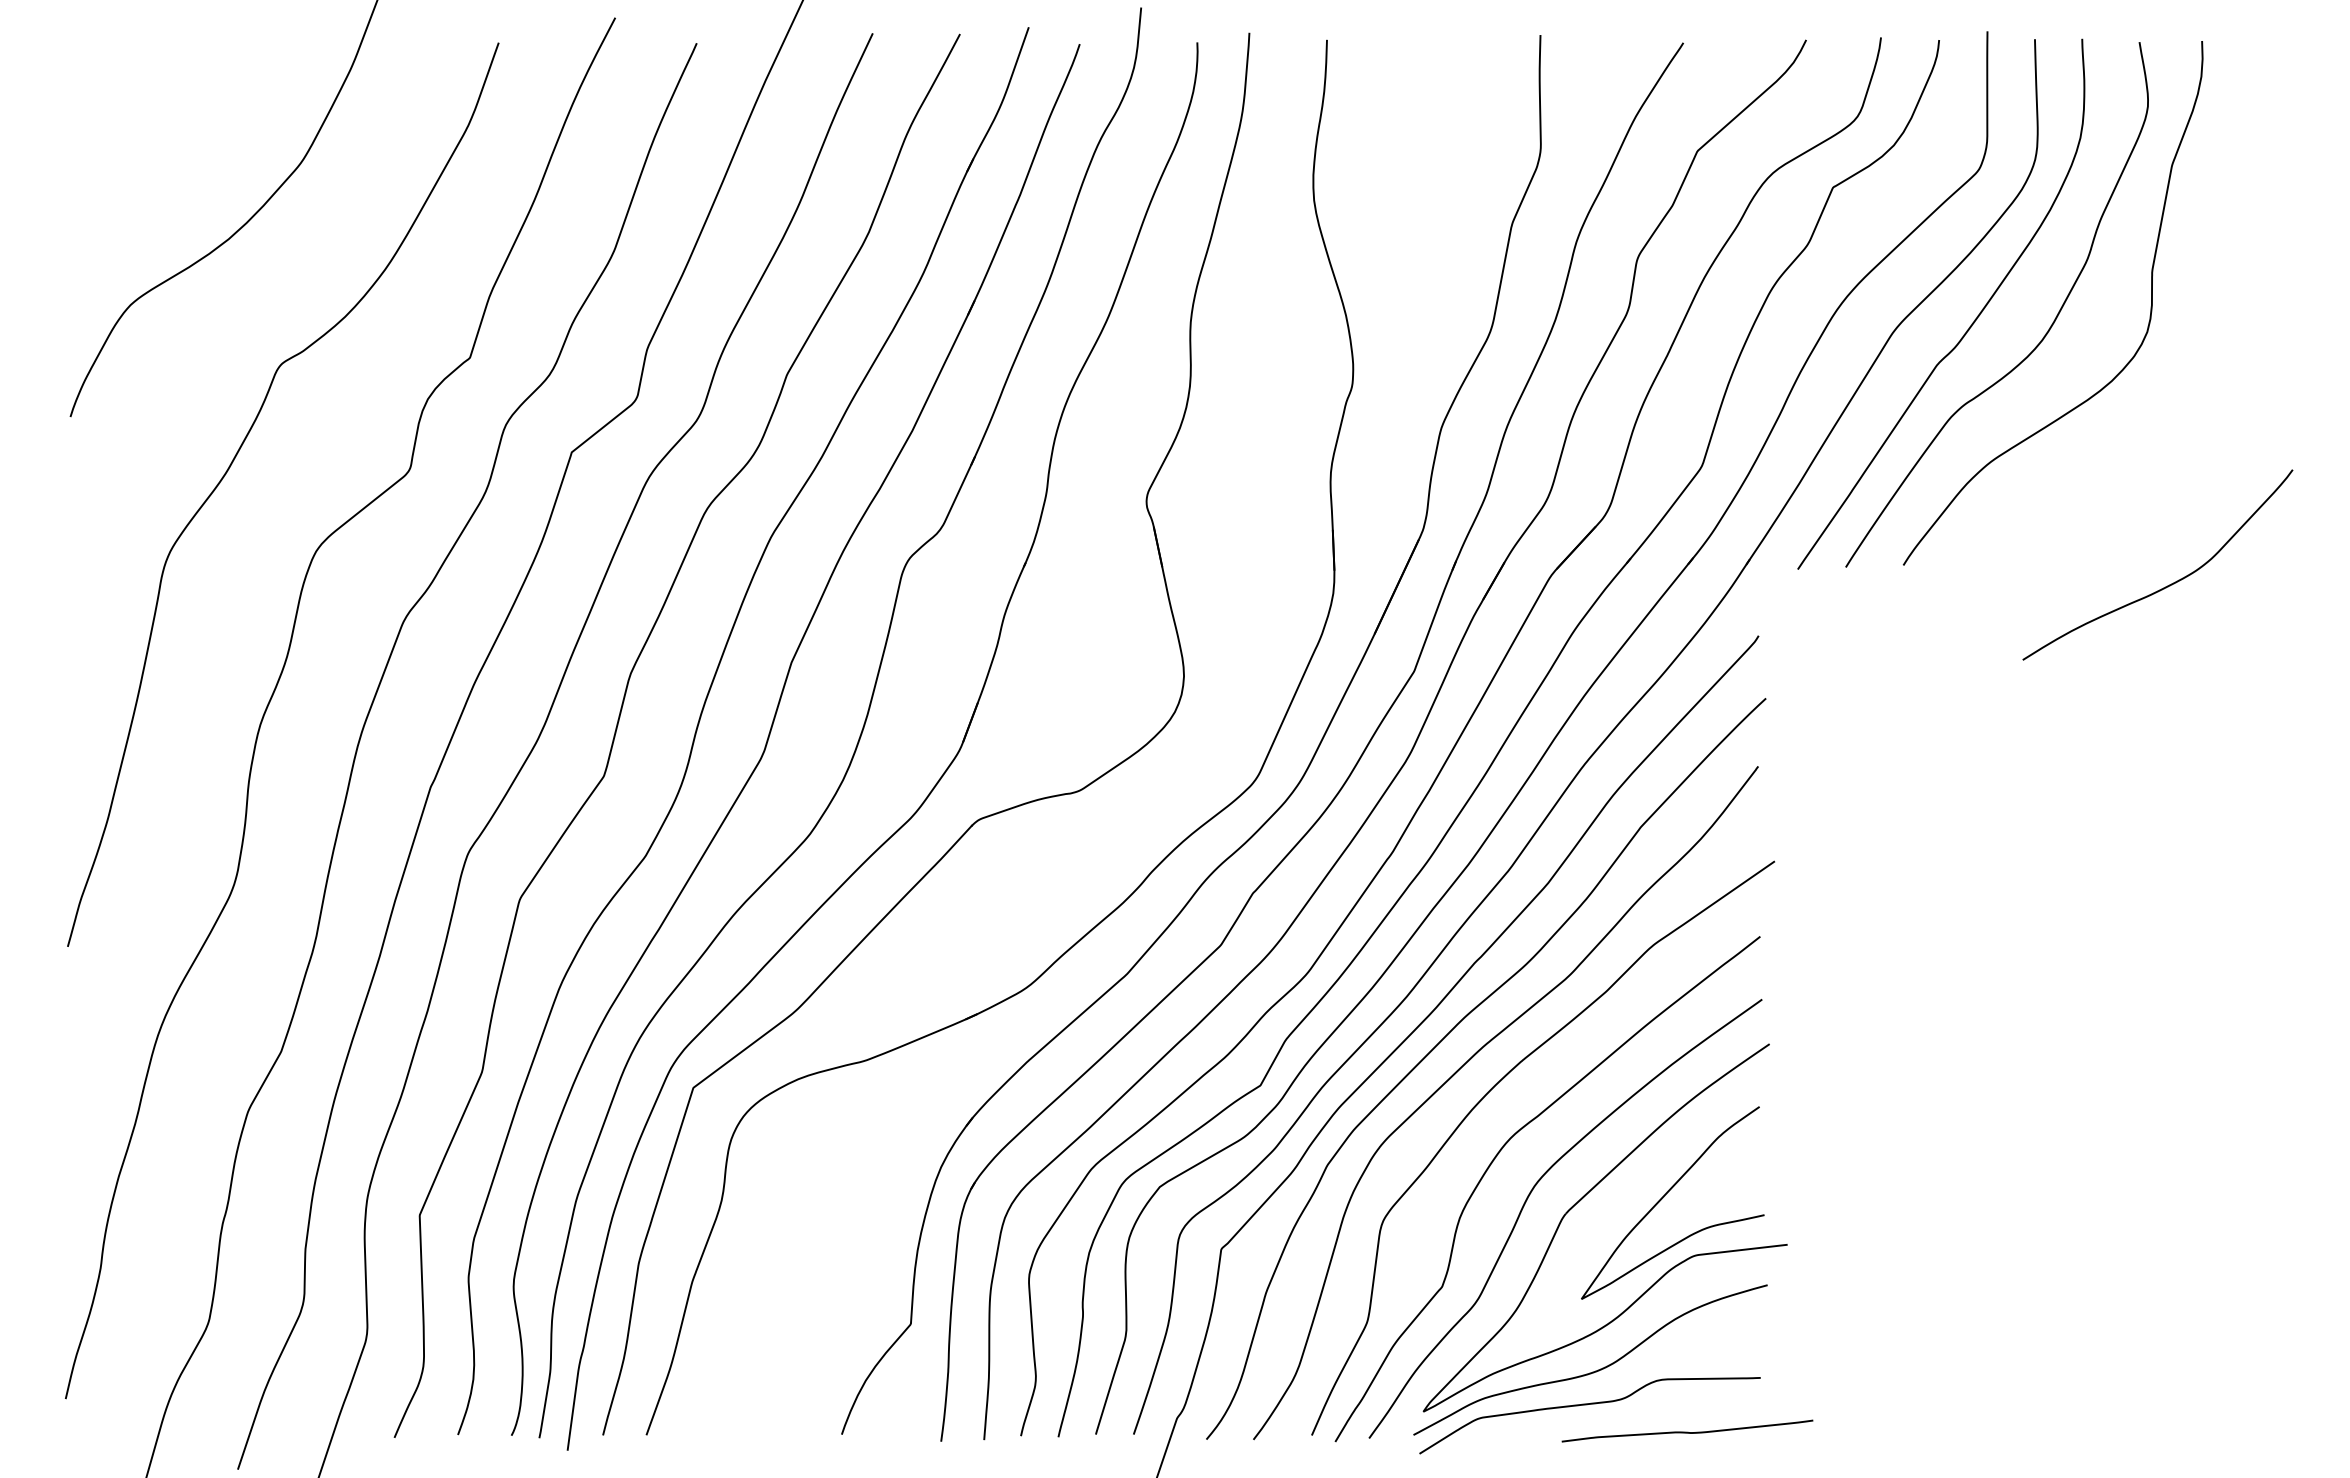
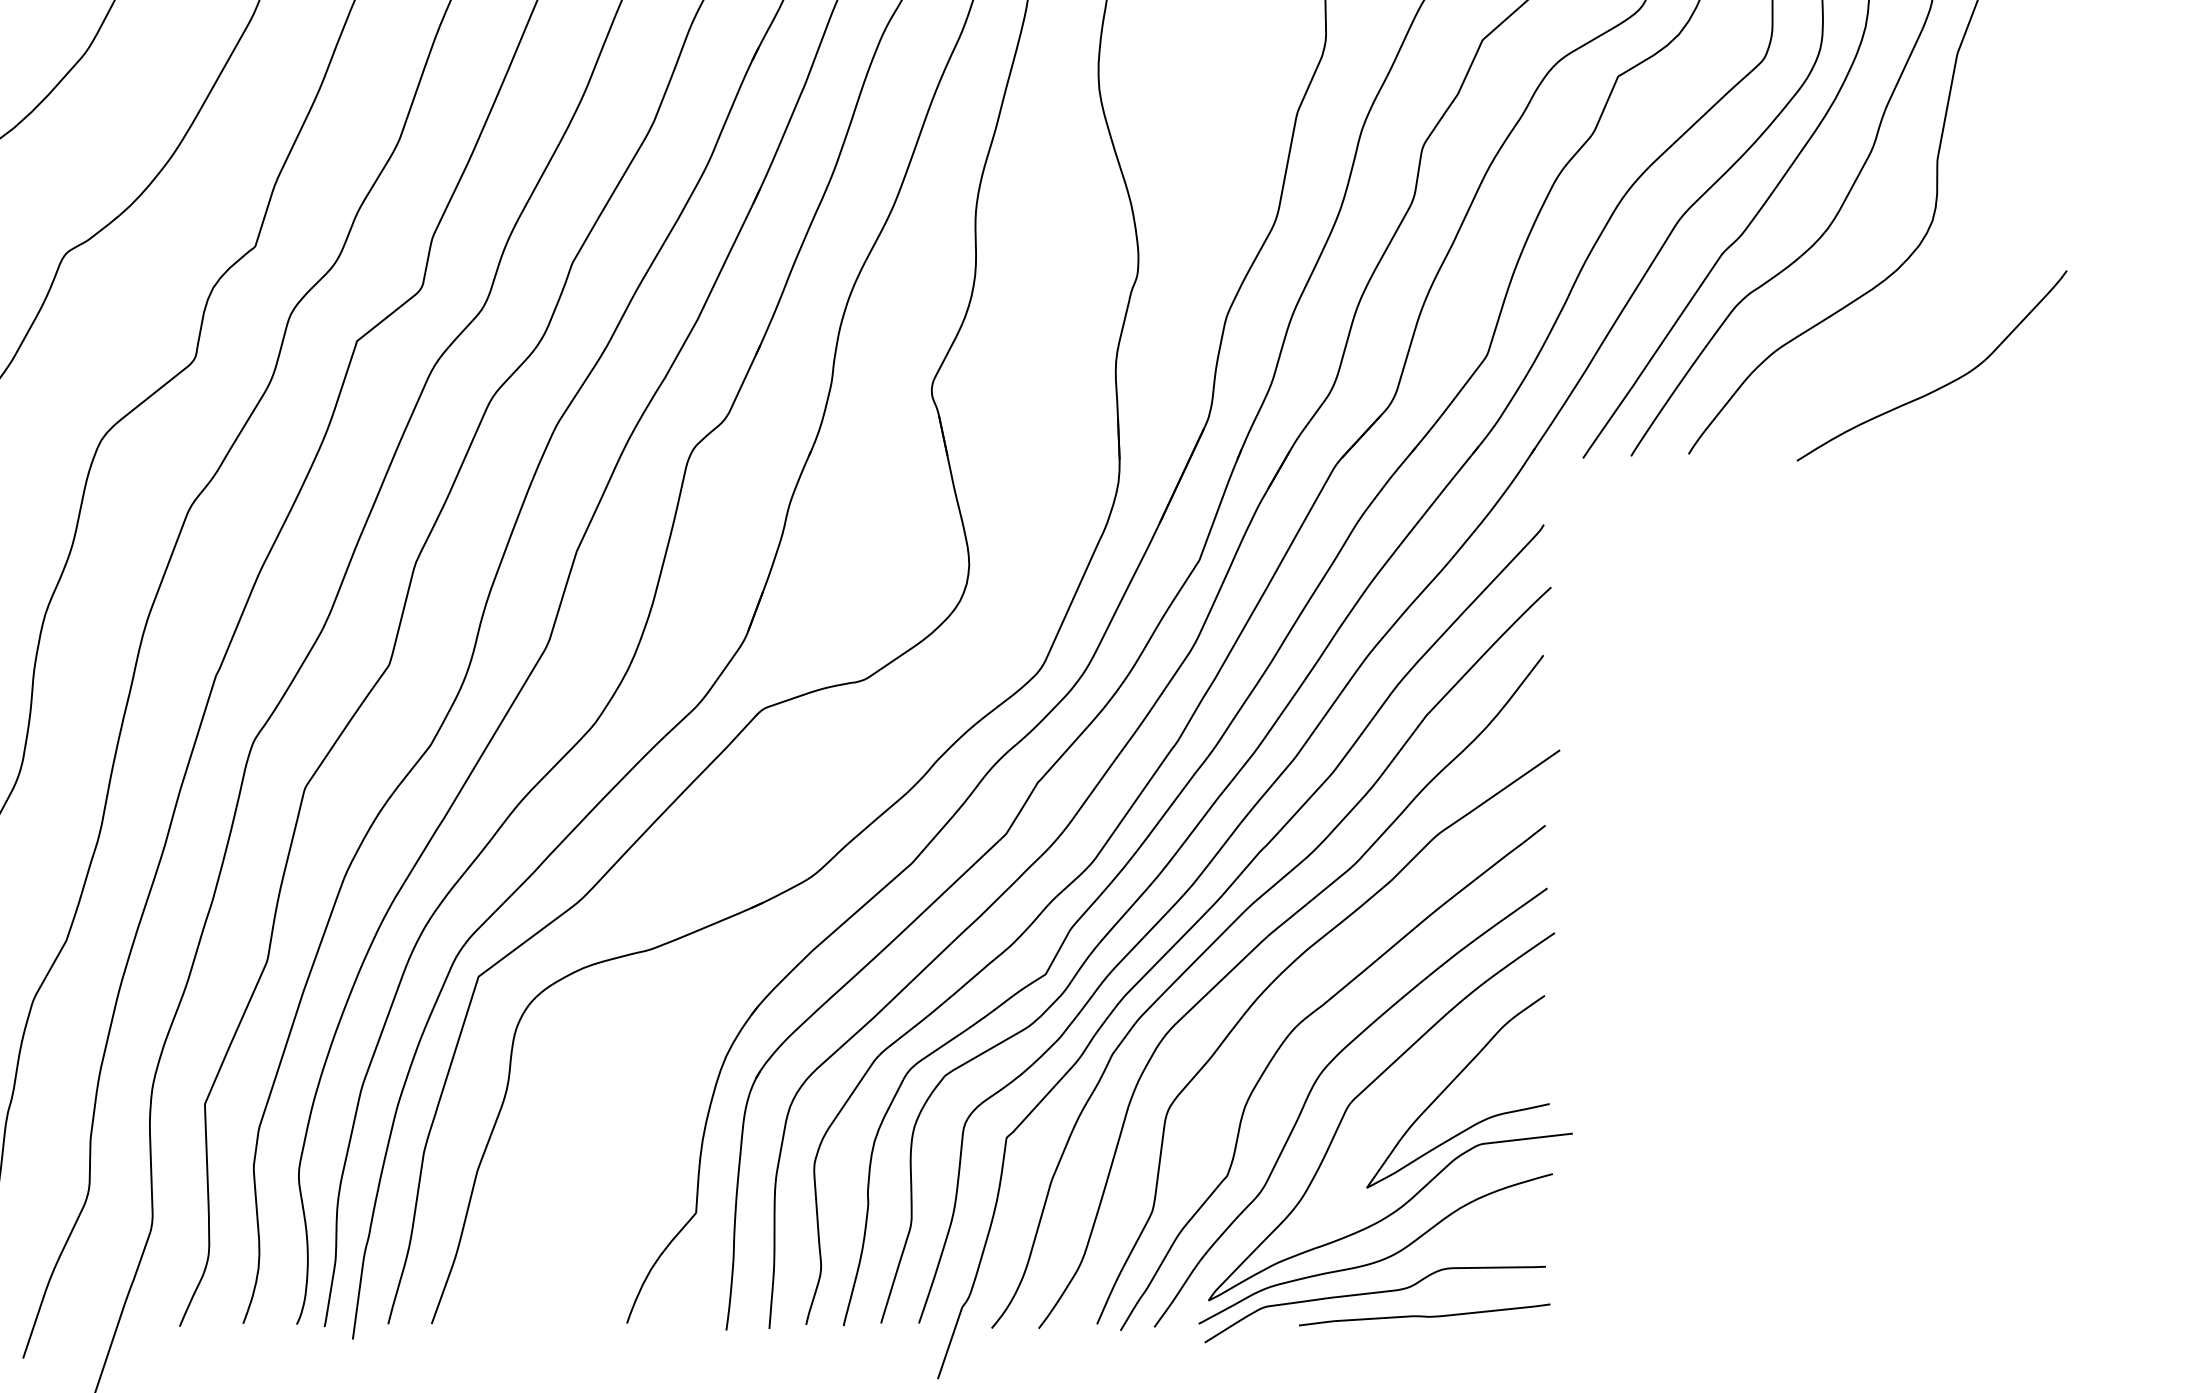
curve: (2167, 585) -> (1941, 386), moved
curve: (1687, 1431) -> (1424, 1315), moved

